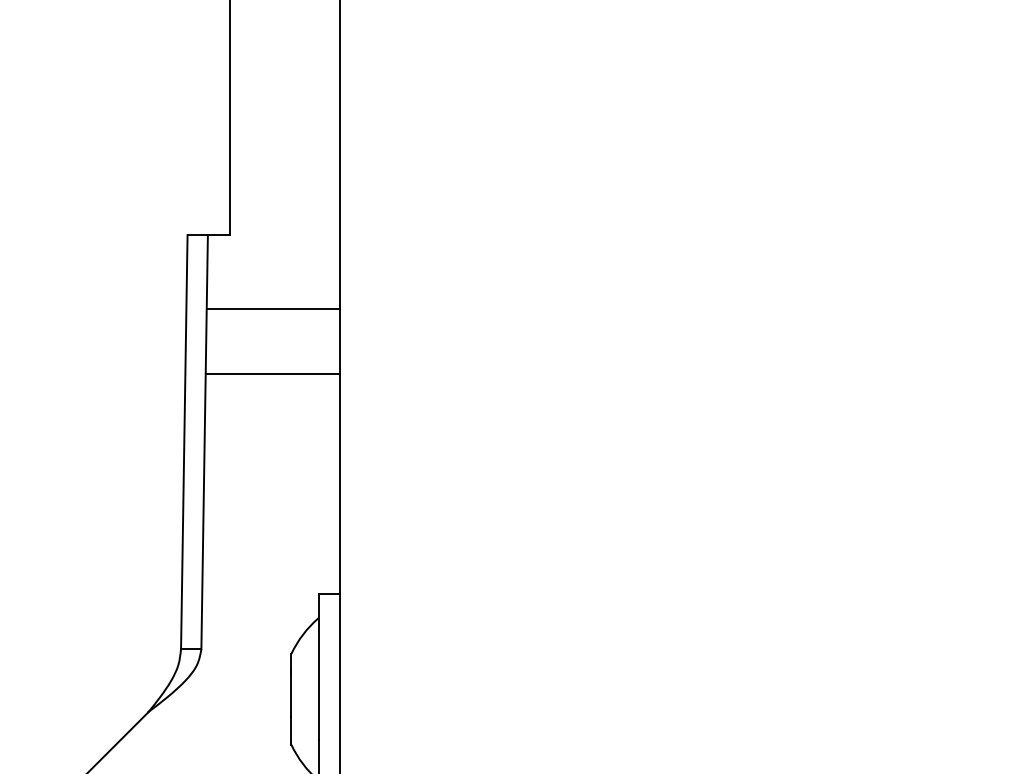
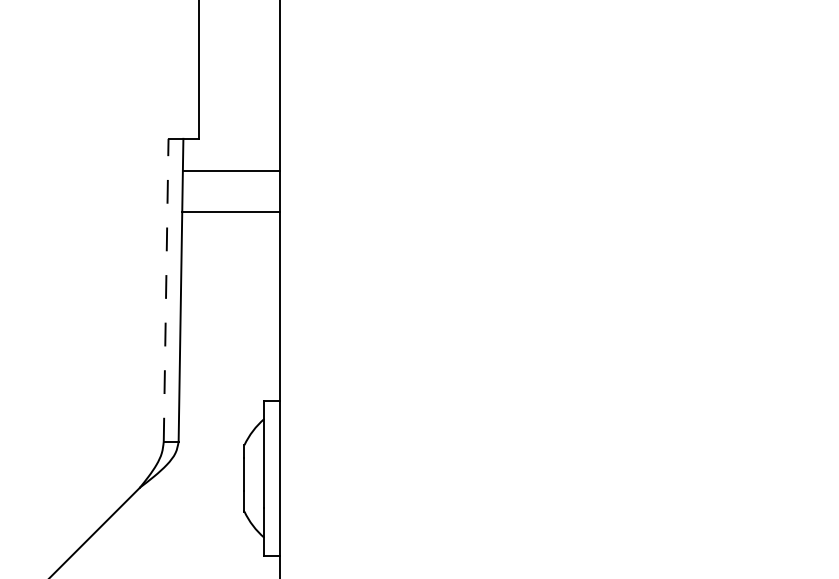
line: (272, 308) -> (230, 170), moved
line: (272, 374) -> (230, 212), moved
line: (184, 441) -> (166, 289), solid -> dashed

